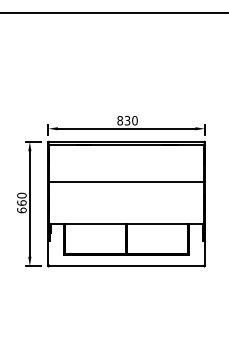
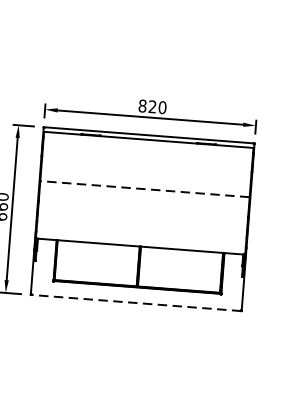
text: (127, 120) -> (152, 106), 830 -> 820
line: (126, 181) -> (144, 188), solid -> dashed
line: (126, 266) -> (136, 303), solid -> dashed

